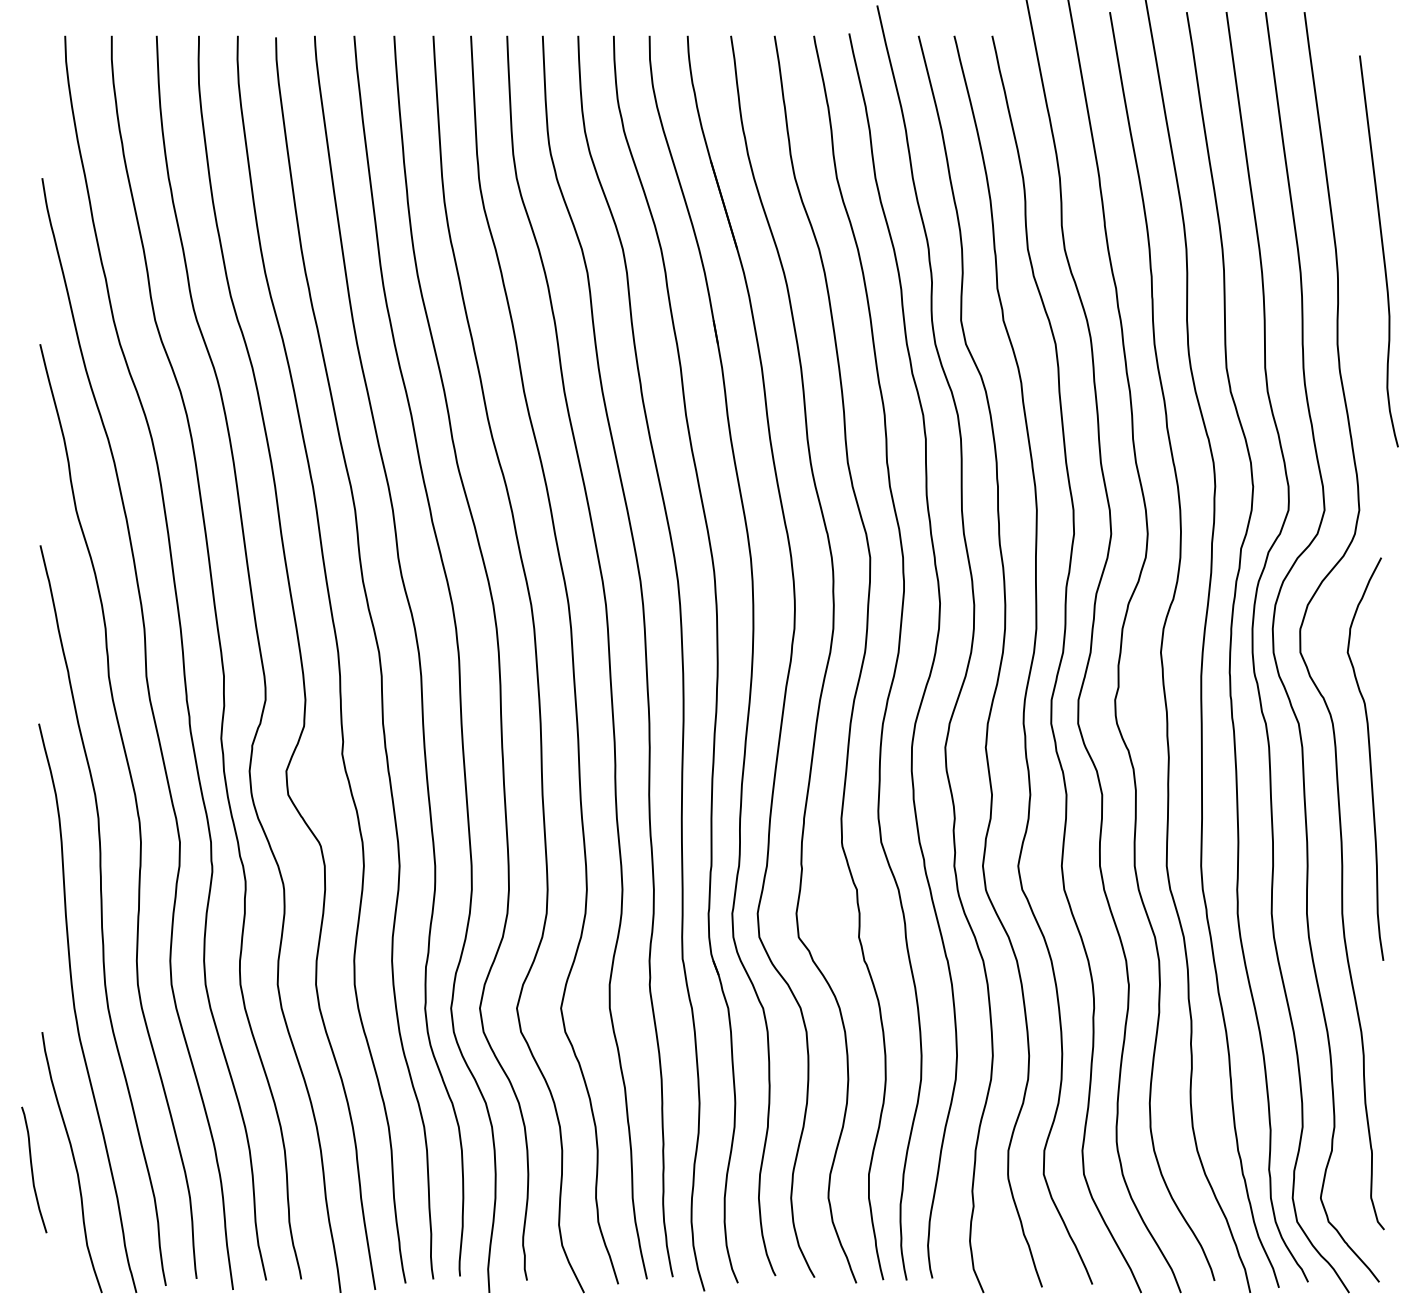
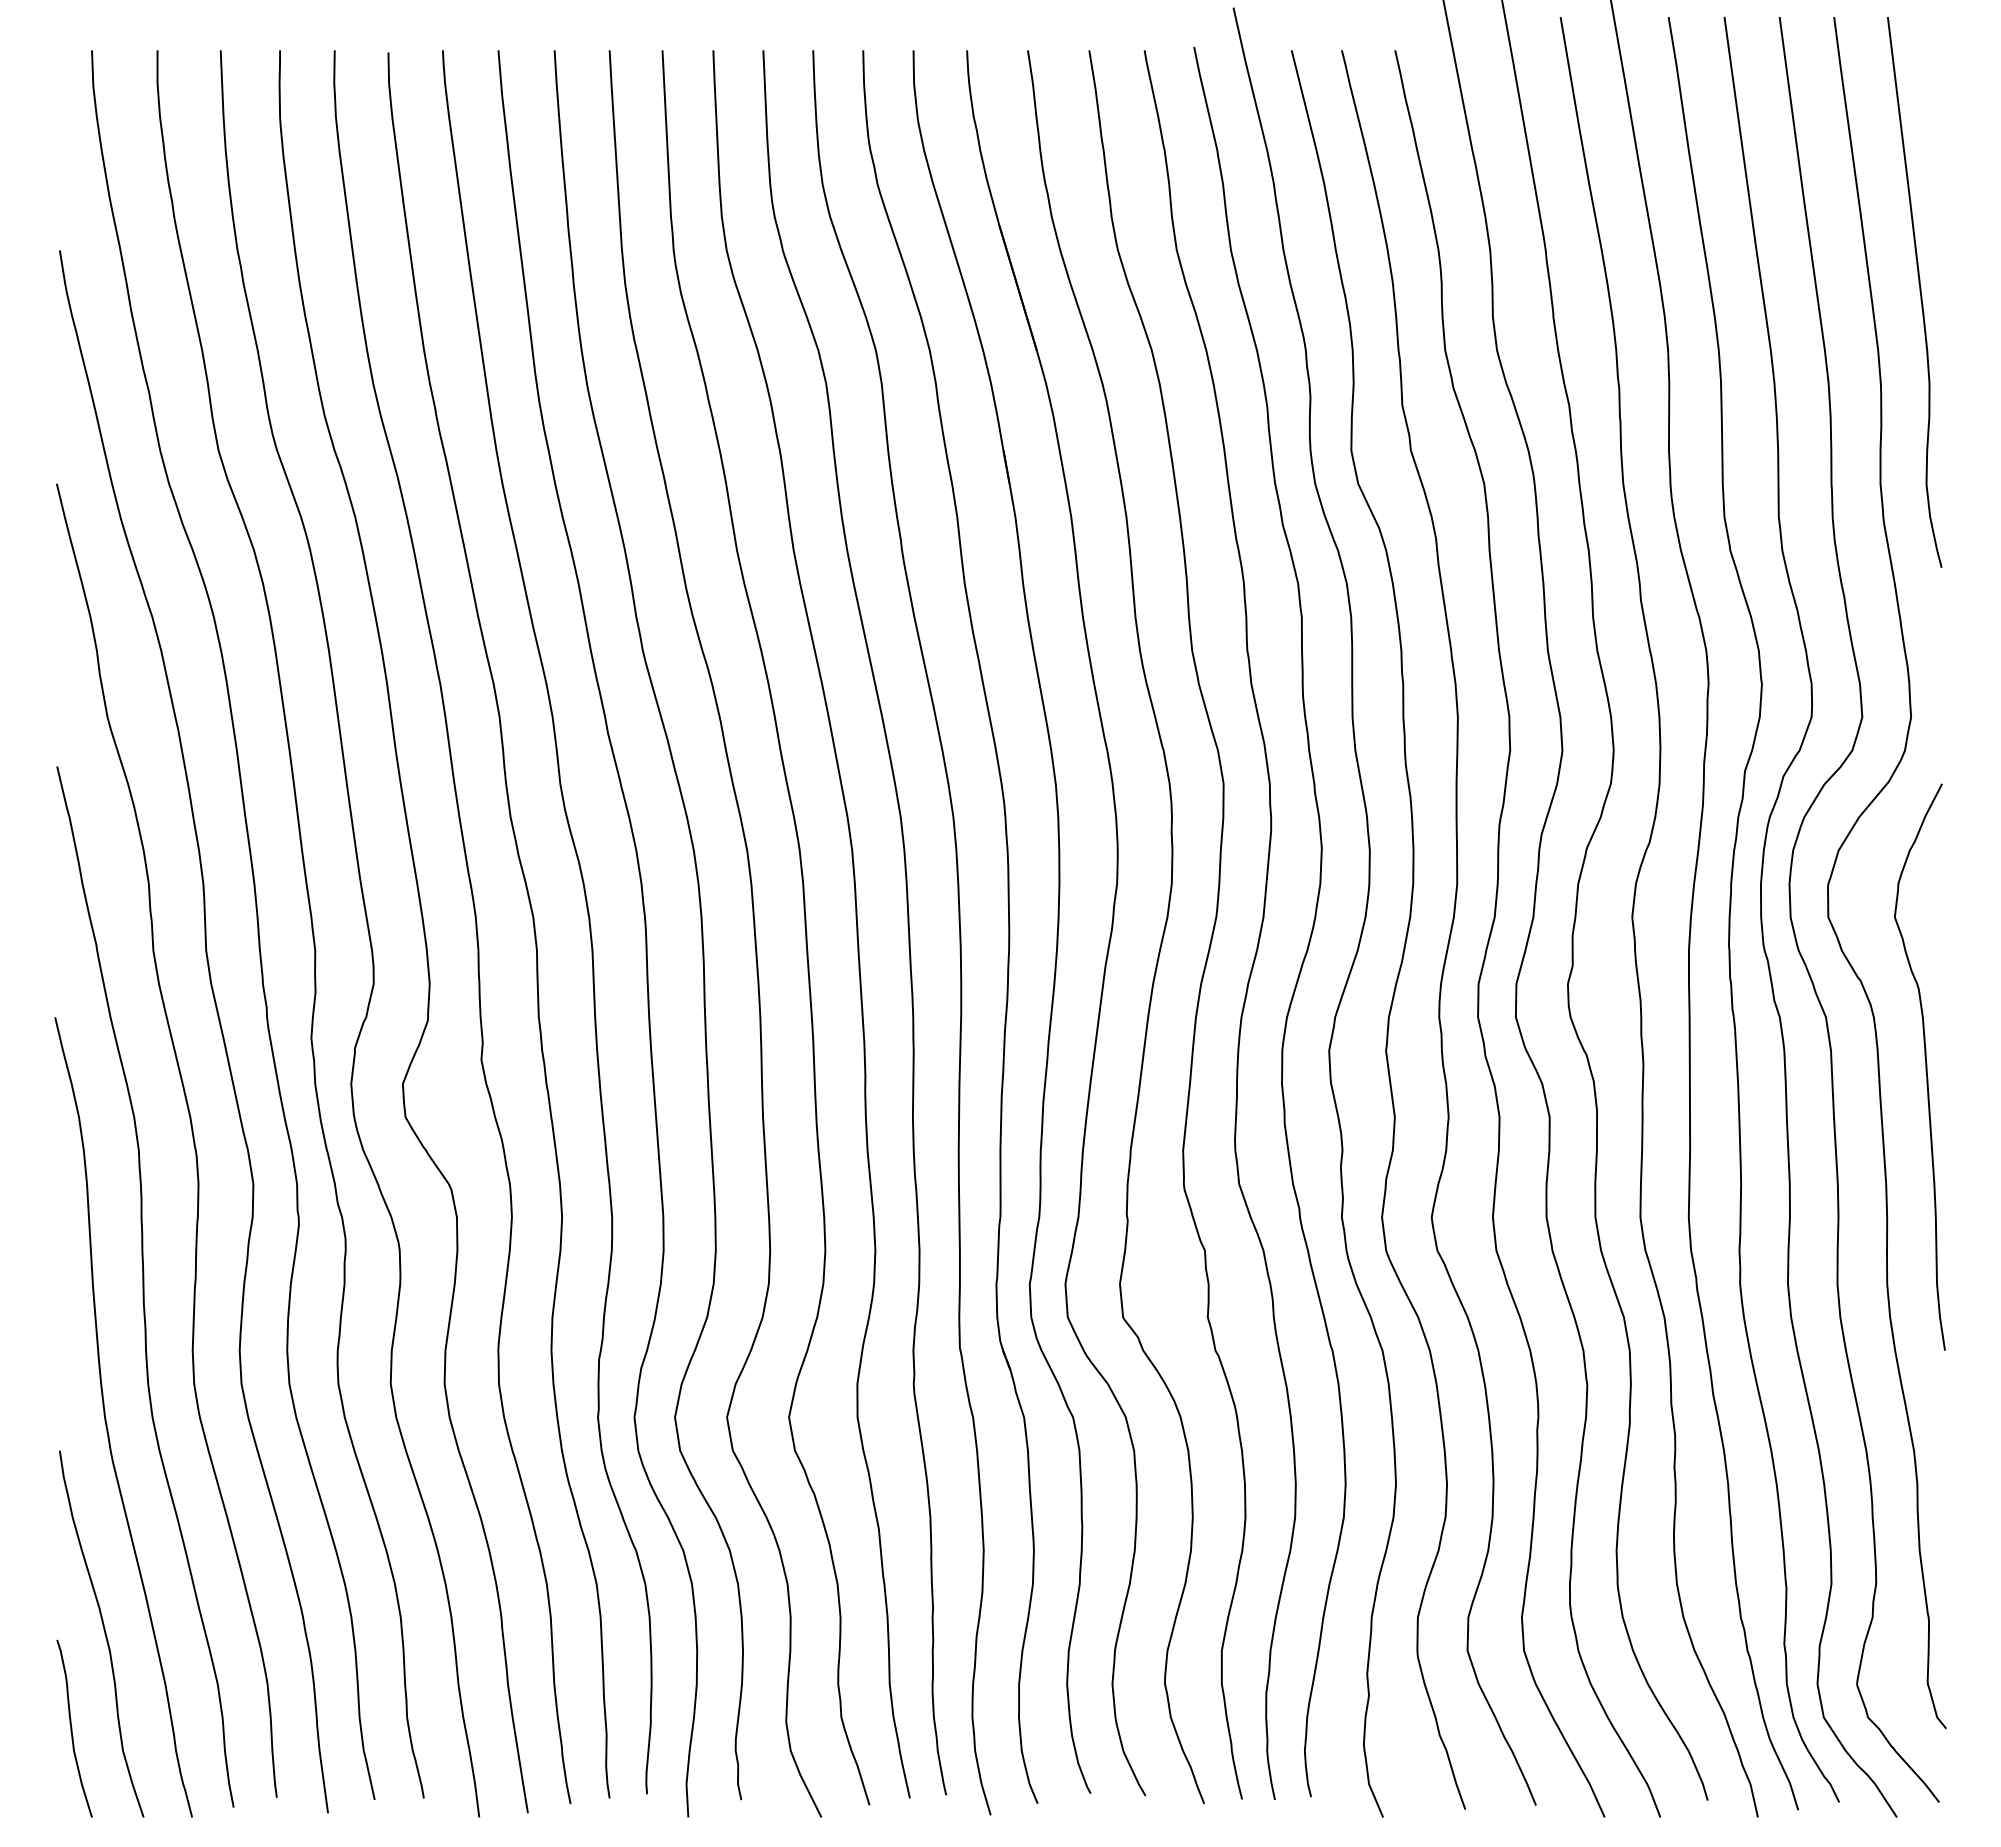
curve: (1382, 251) -> (1919, 292), moved
curve: (32, 1169) -> (72, 1728), moved

